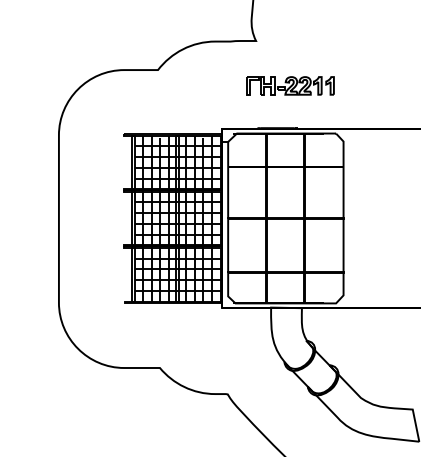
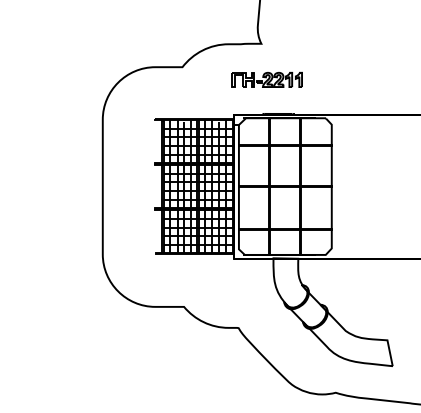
part: (289, 85) -> (266, 79), moved

